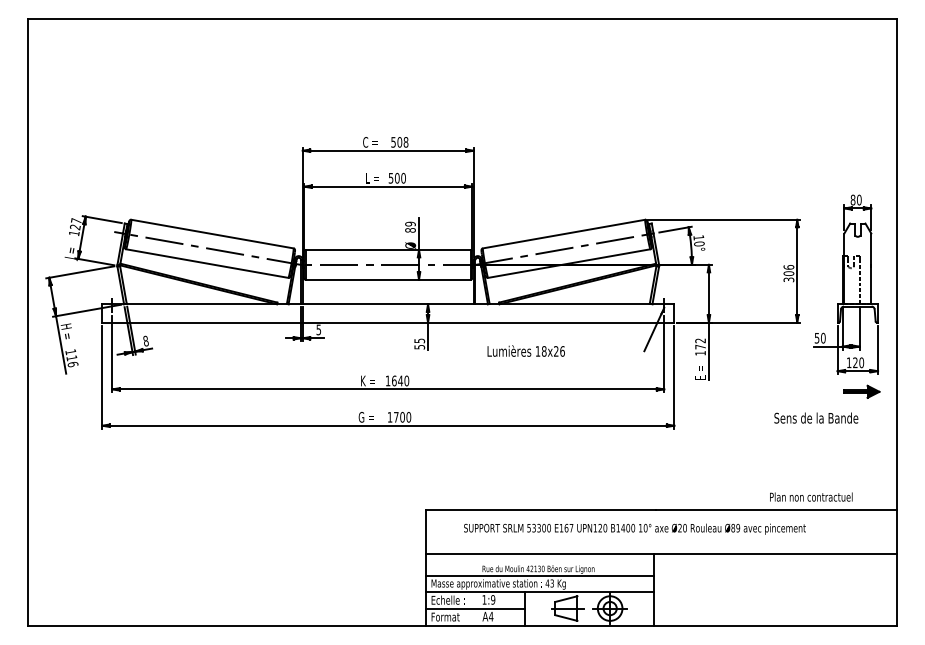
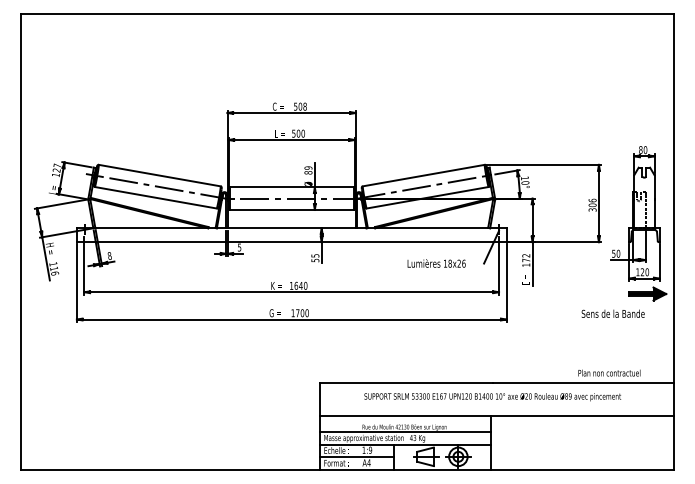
text: (525, 350) -> (436, 263), moved
part: (861, 391) -> (647, 293), size x1.43
text: (634, 528) -> (492, 396), moved

